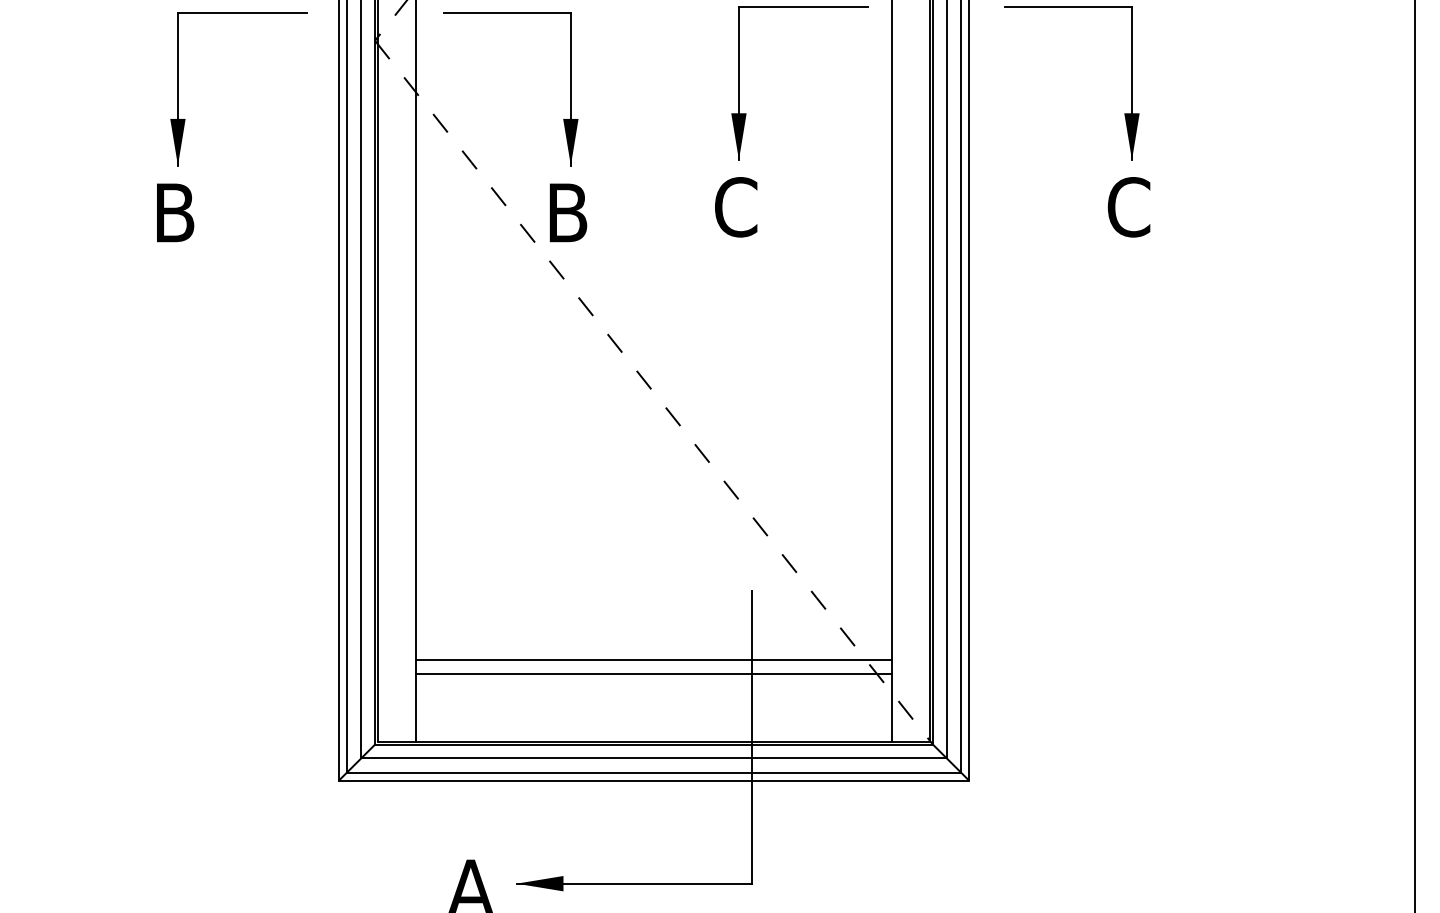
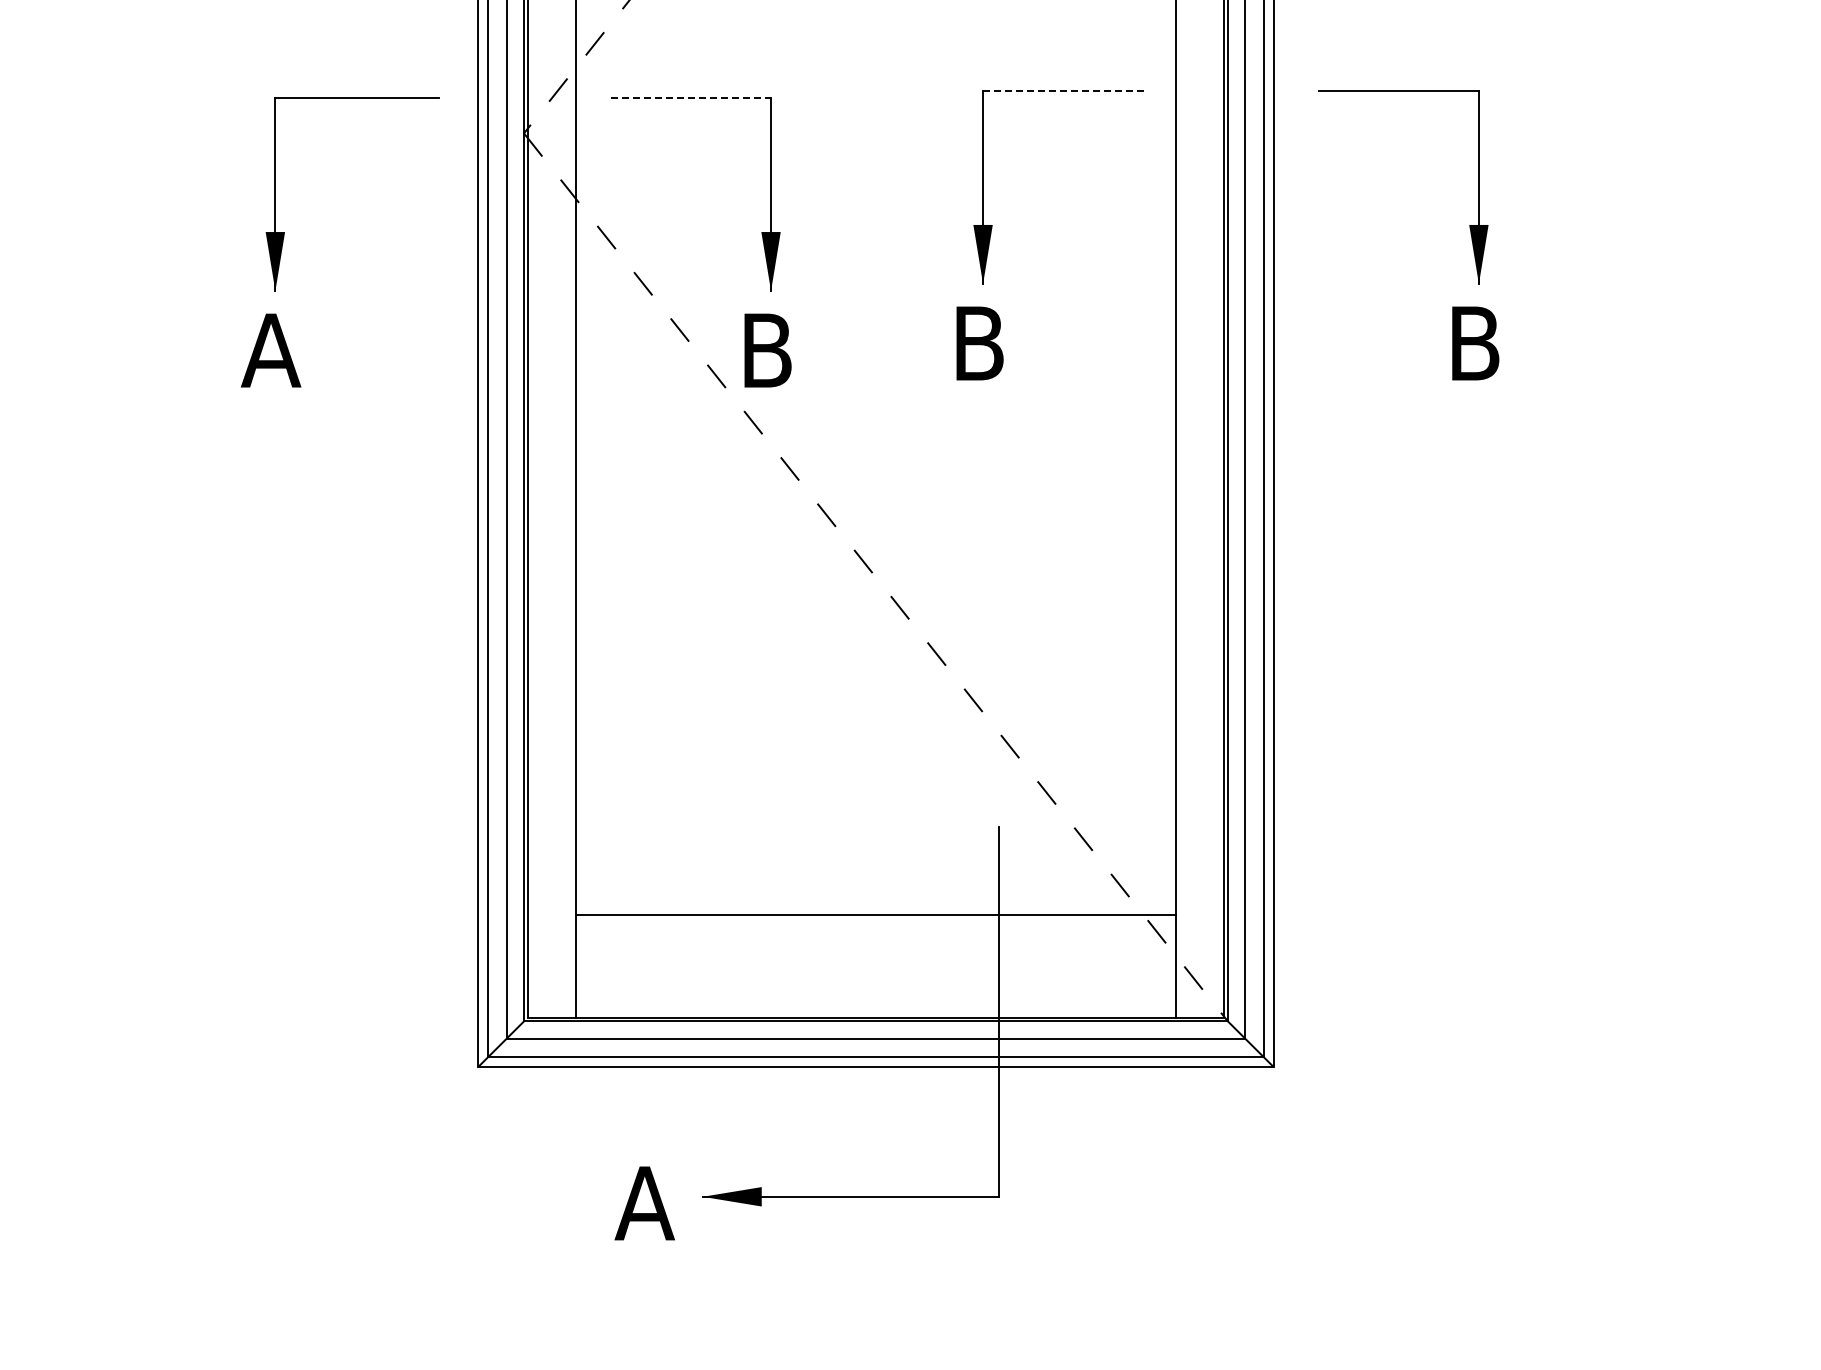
line: (803, 7) -> (1064, 91), solid -> dashed
line: (507, 13) -> (691, 98), solid -> dashed
text: (736, 207) -> (979, 343), C -> B
text: (1128, 207) -> (1474, 343), C -> B
text: (174, 212) -> (270, 350), B -> A
line: (653, 674) -> (875, 932), removed

